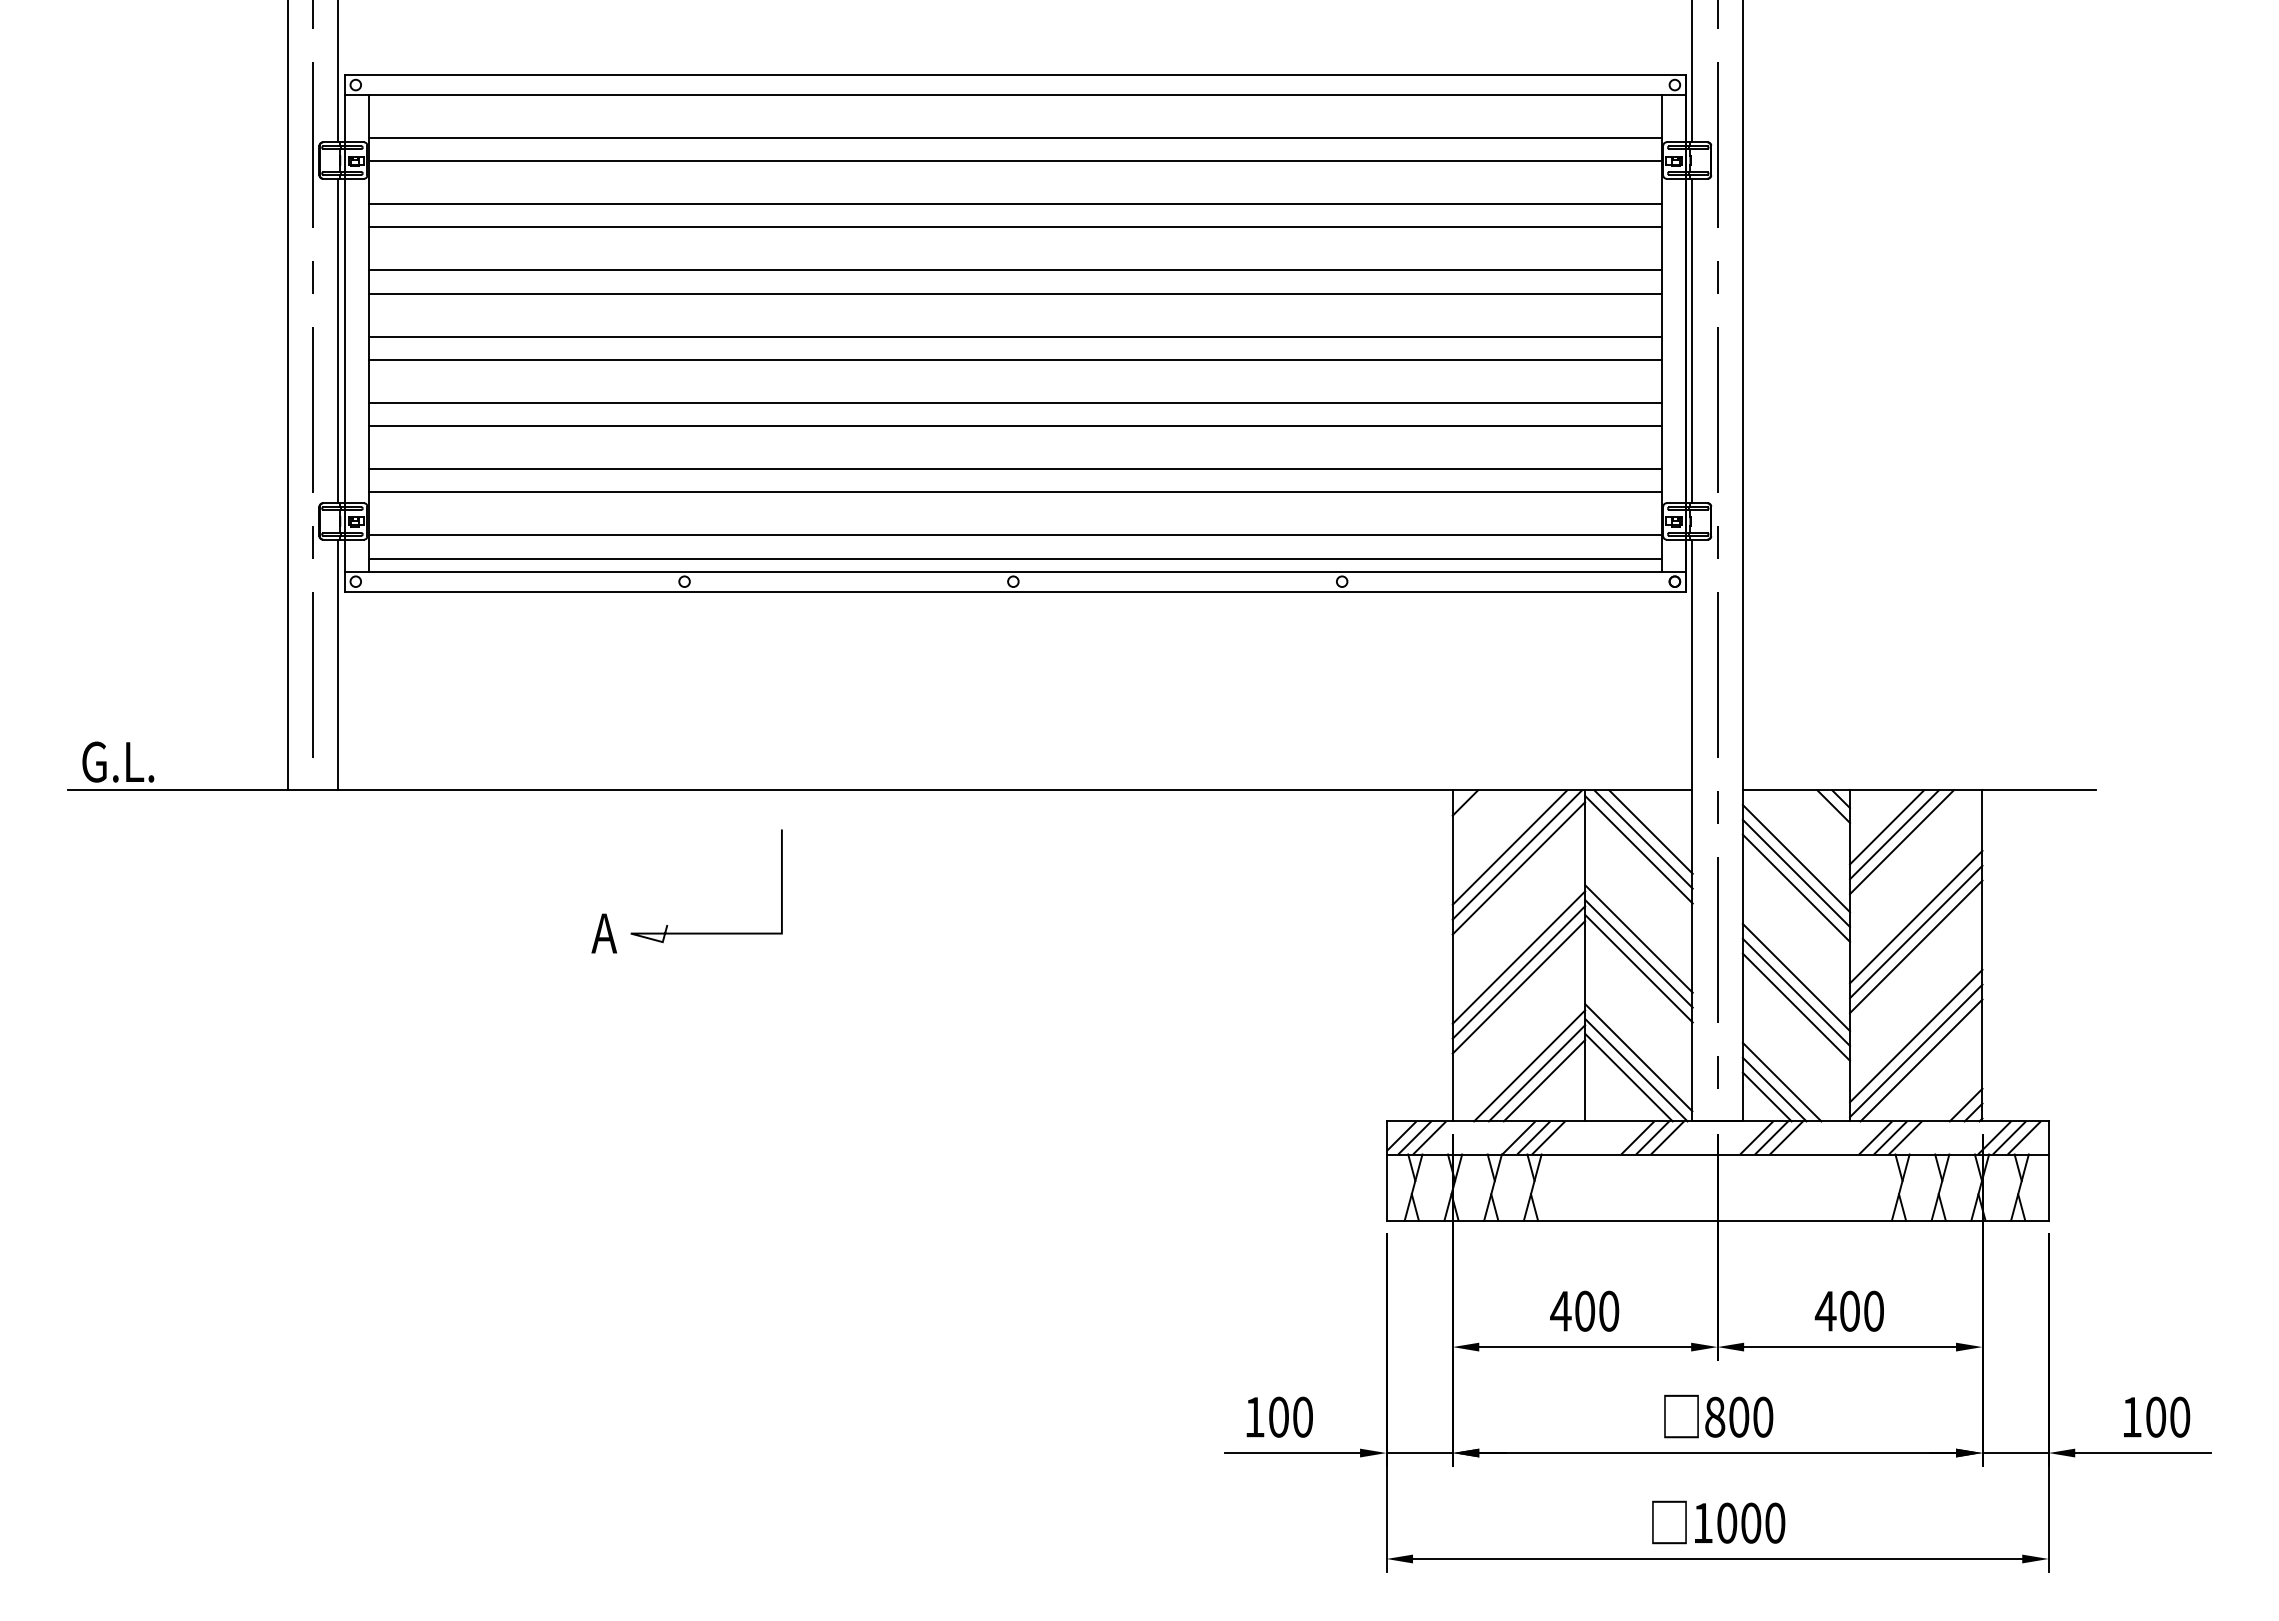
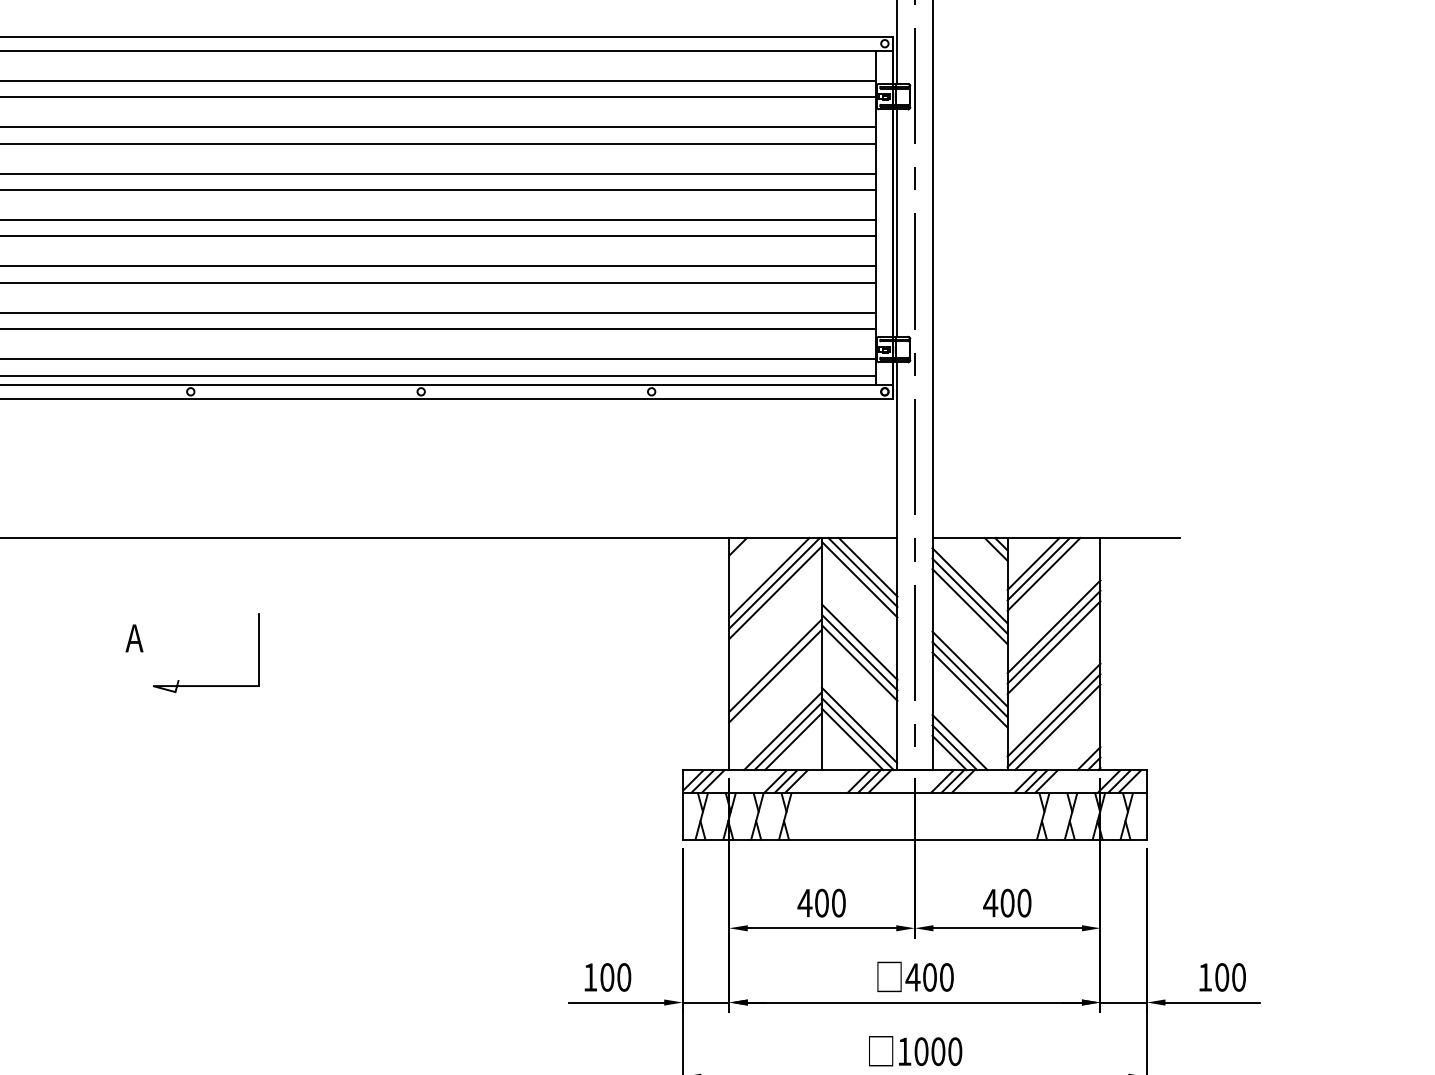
line: (706, 932) -> (206, 685), moved
line: (1518, 957) -> (775, 655), removed
text: (1714, 1416) -> (912, 976), 800 -> 400

